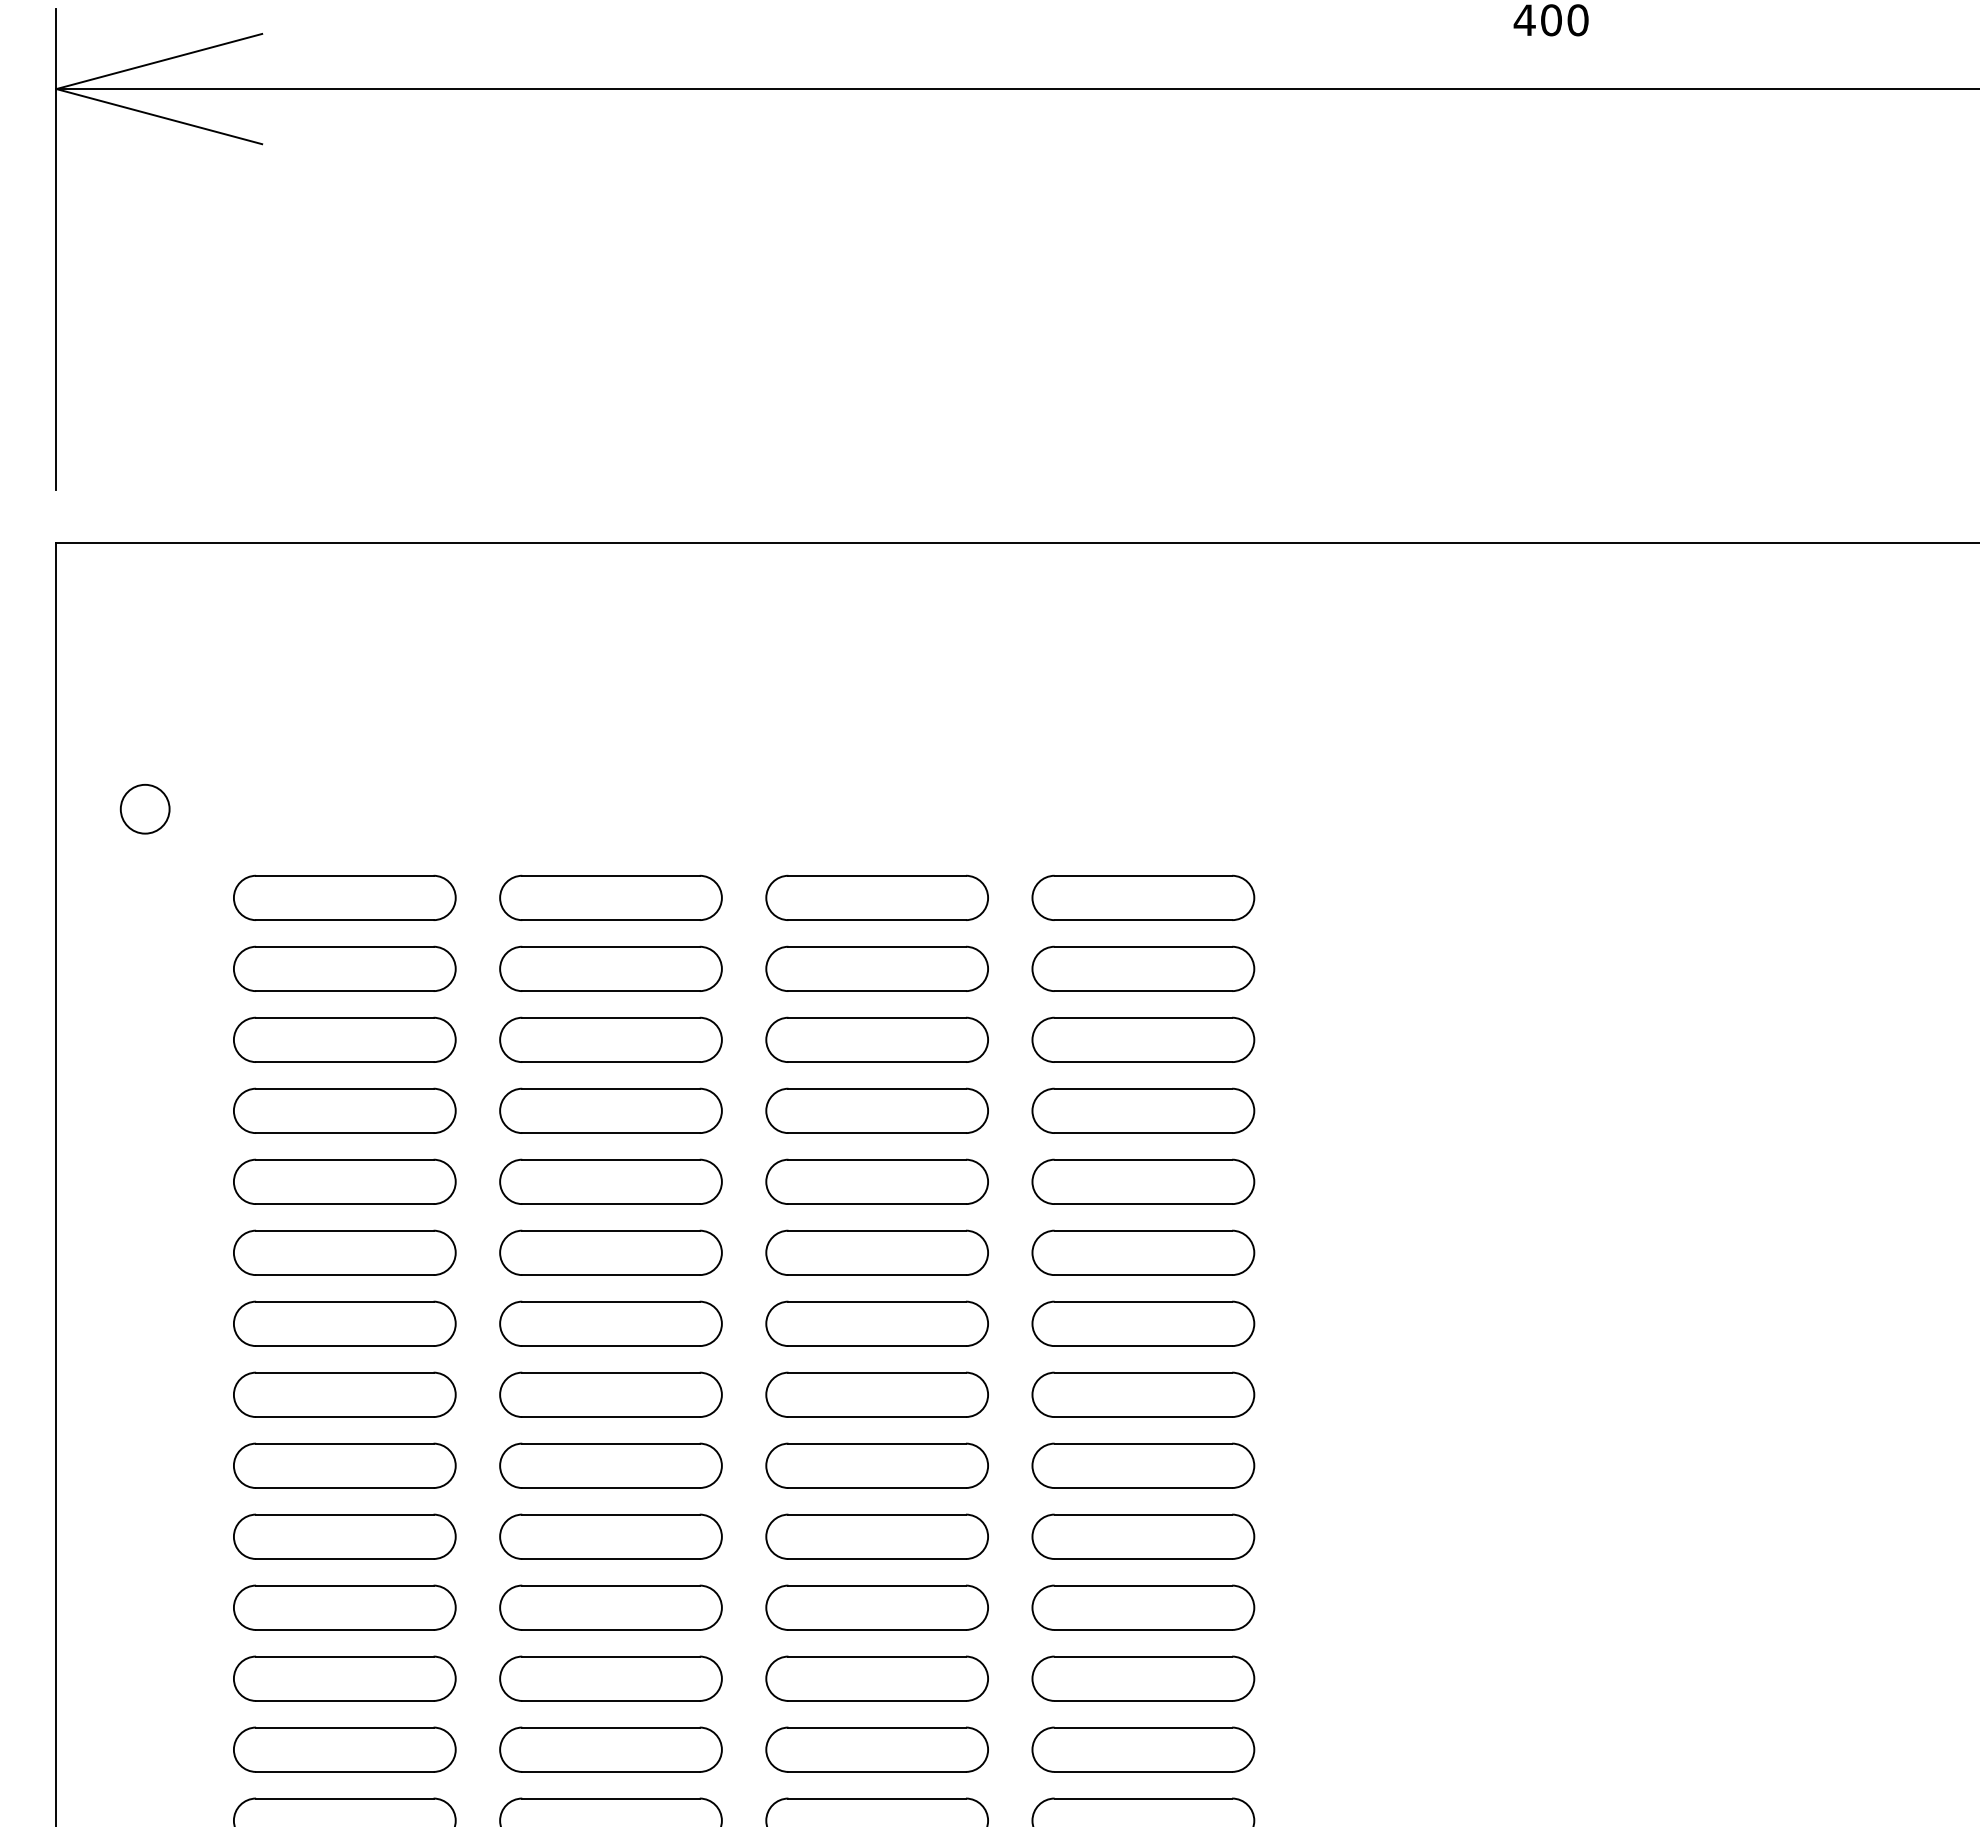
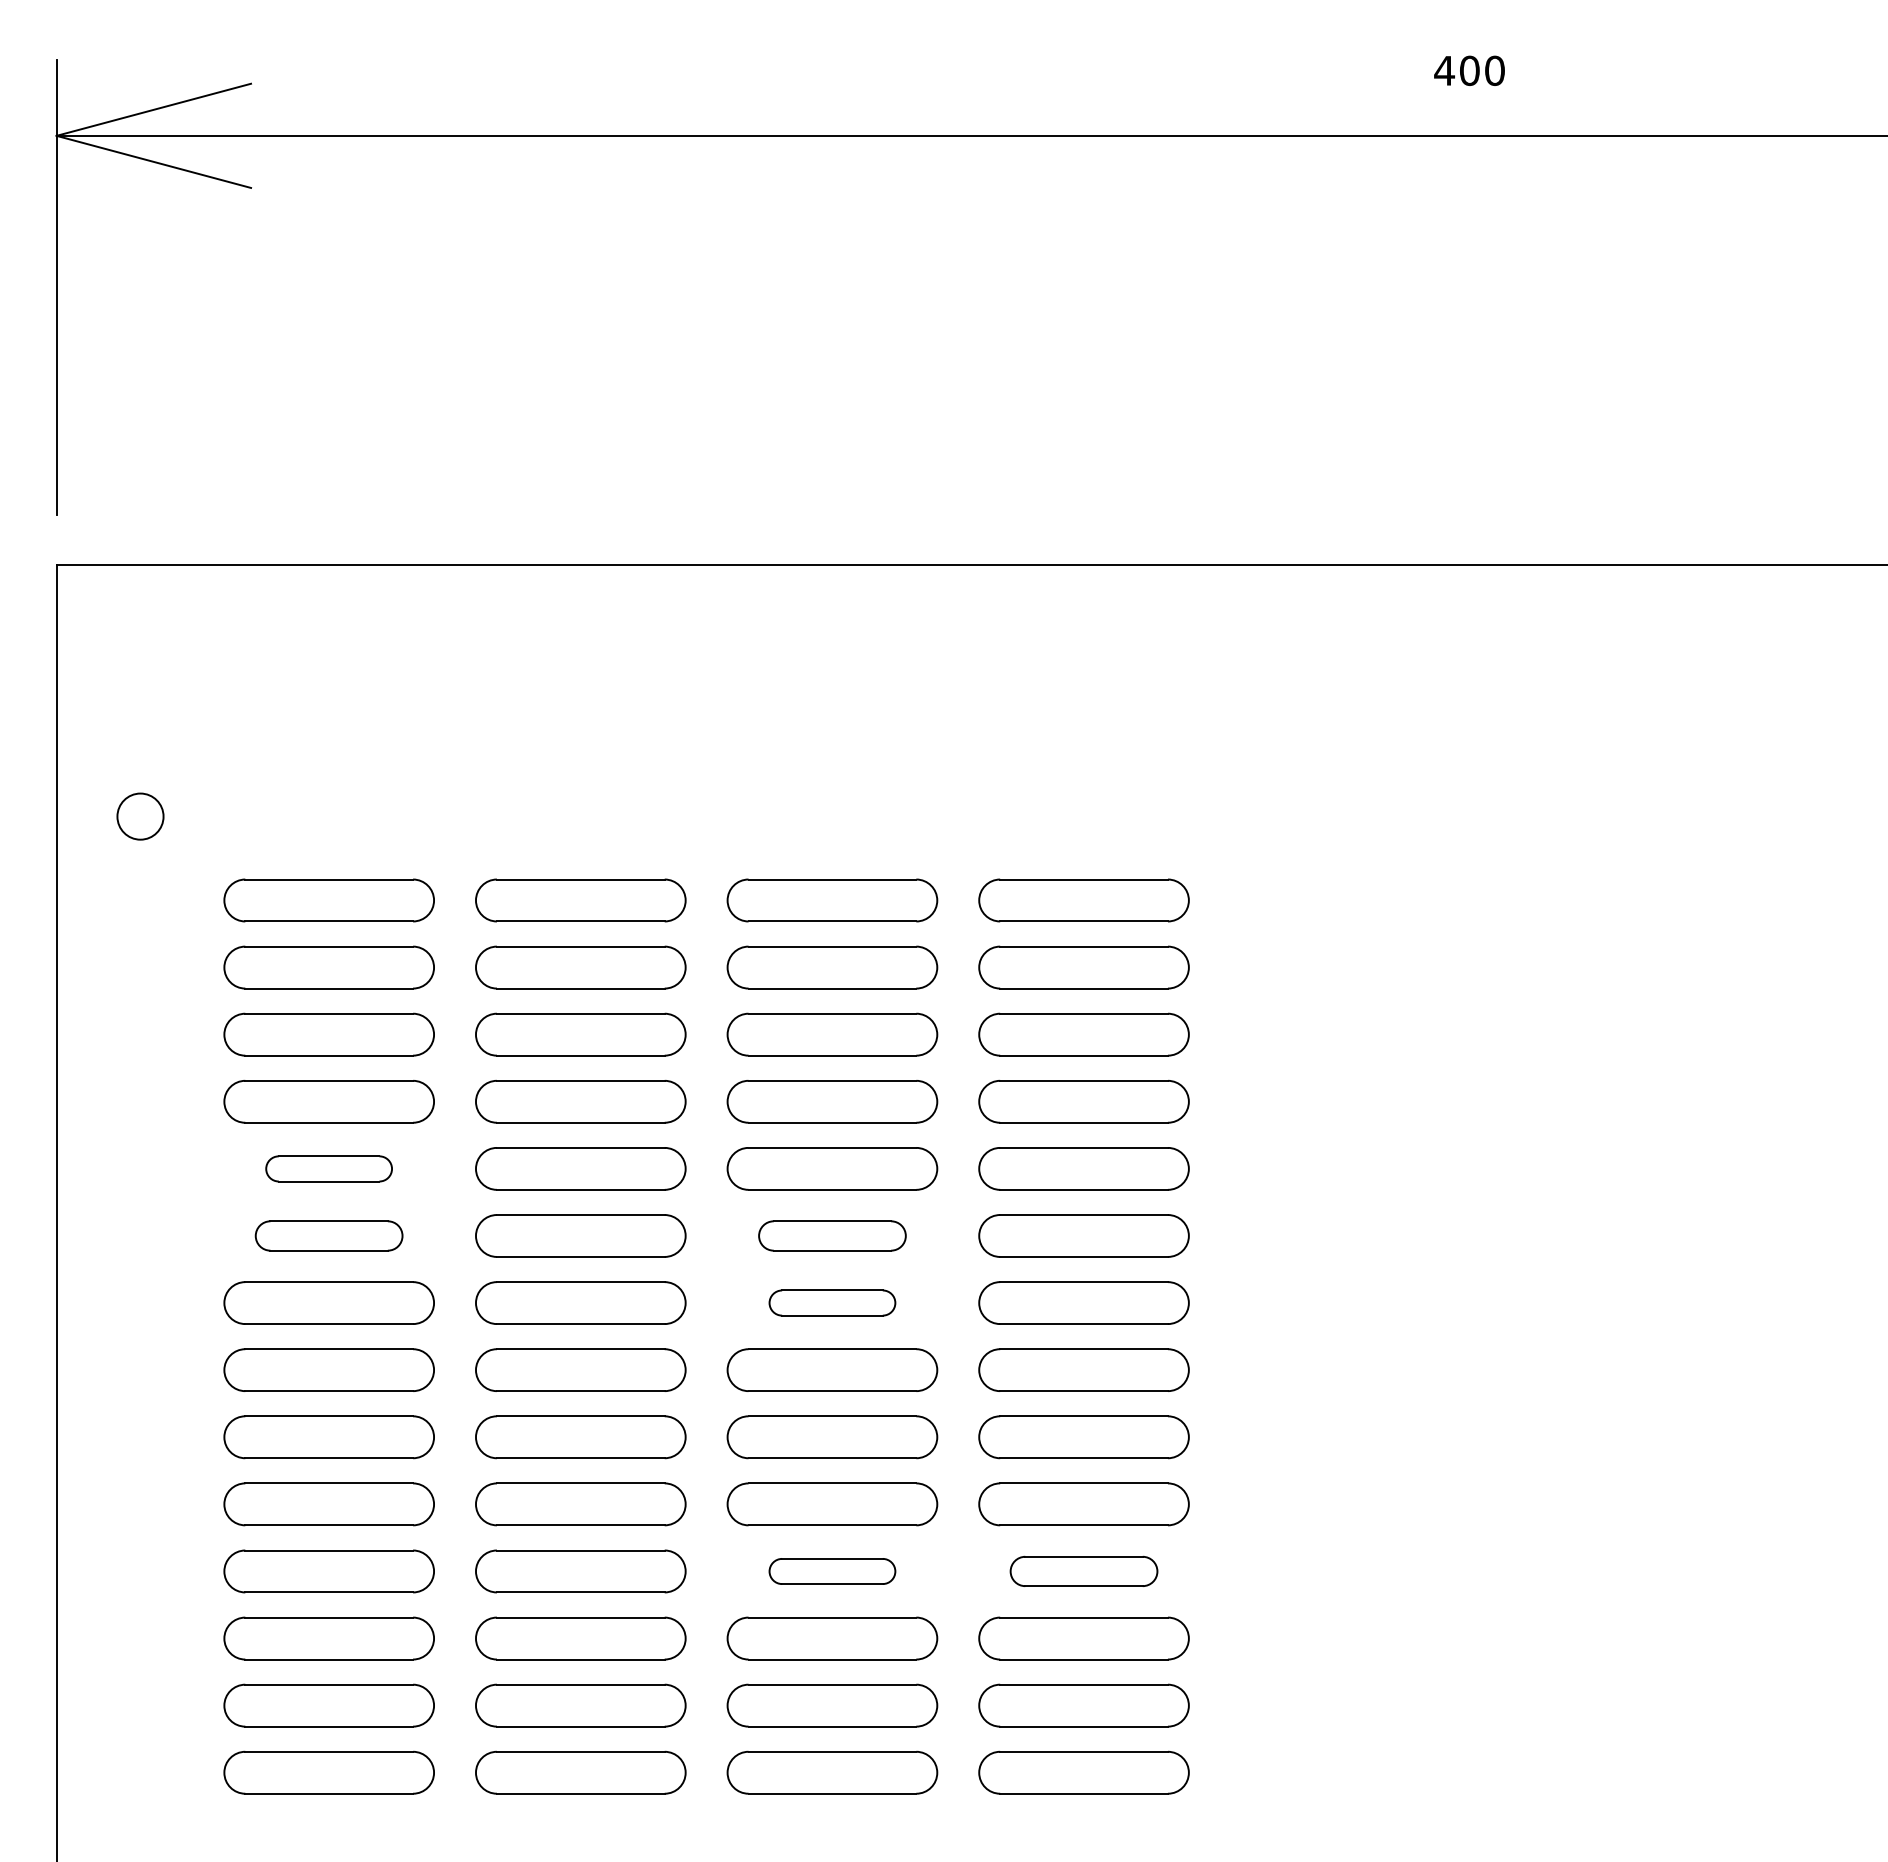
part: (344, 1181) -> (328, 1168), size x0.6
part: (344, 1252) -> (328, 1235), size x0.7
part: (877, 1252) -> (832, 1235), size x0.7
part: (877, 1323) -> (832, 1302), size x0.6
part: (877, 1607) -> (832, 1571), size x0.6
part: (1142, 1607) -> (1083, 1571), size x0.7

